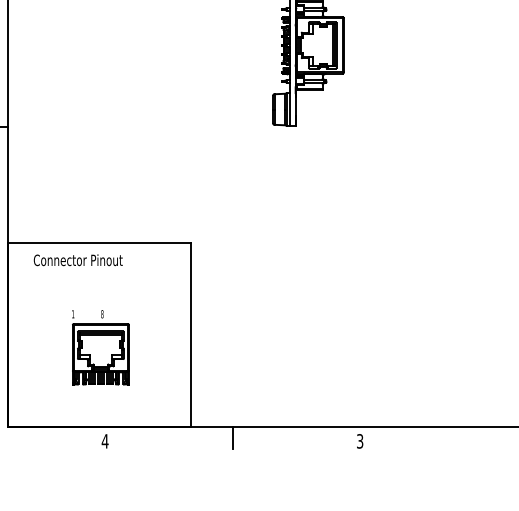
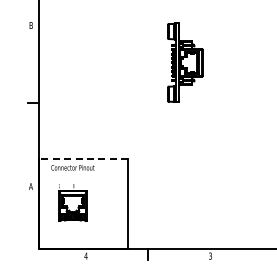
line: (99, 243) -> (83, 159), solid -> dashed
part: (99, 347) -> (72, 202), moved

